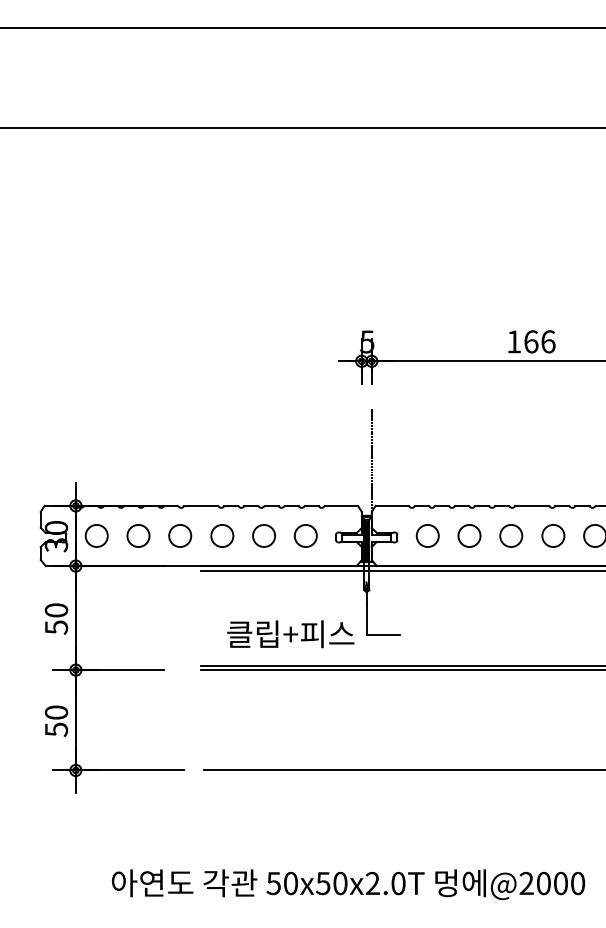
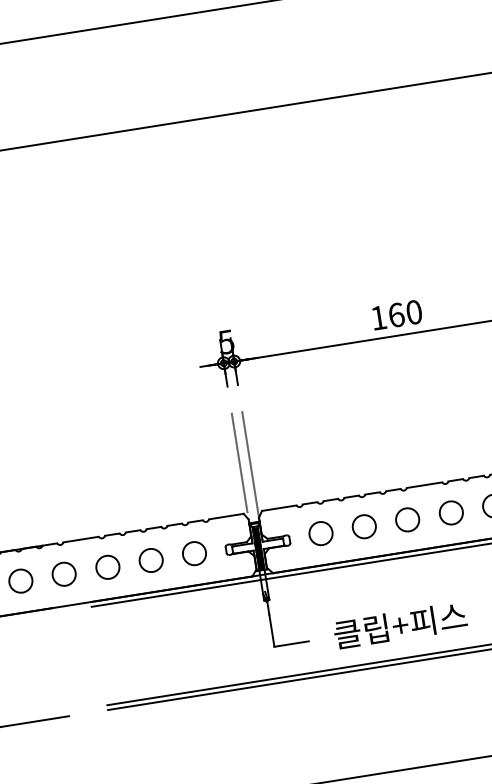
text: (548, 341) -> (414, 311), 166 -> 160
line: (361, 457) -> (239, 463), added
text: (290, 634) -> (400, 625), moved

